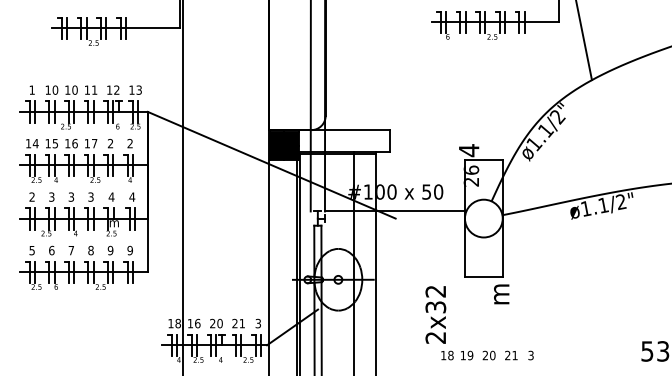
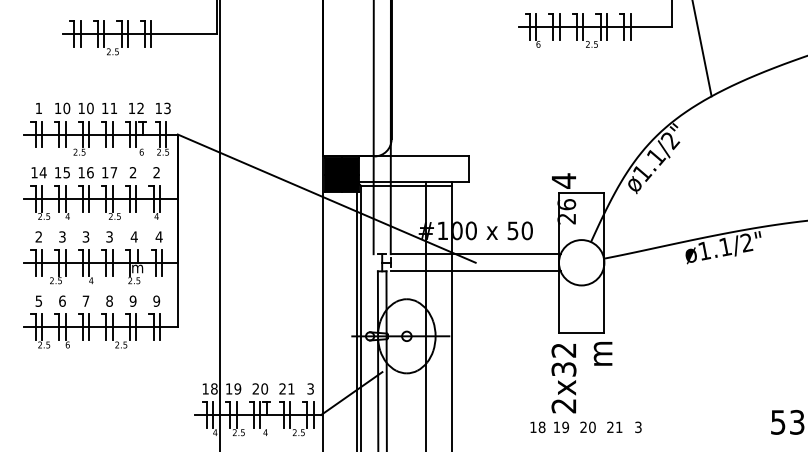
line: (395, 225) -> (475, 271), added
text: (435, 314) -> (563, 378), moved
text: (197, 323) -> (237, 388), 16 -> 19

